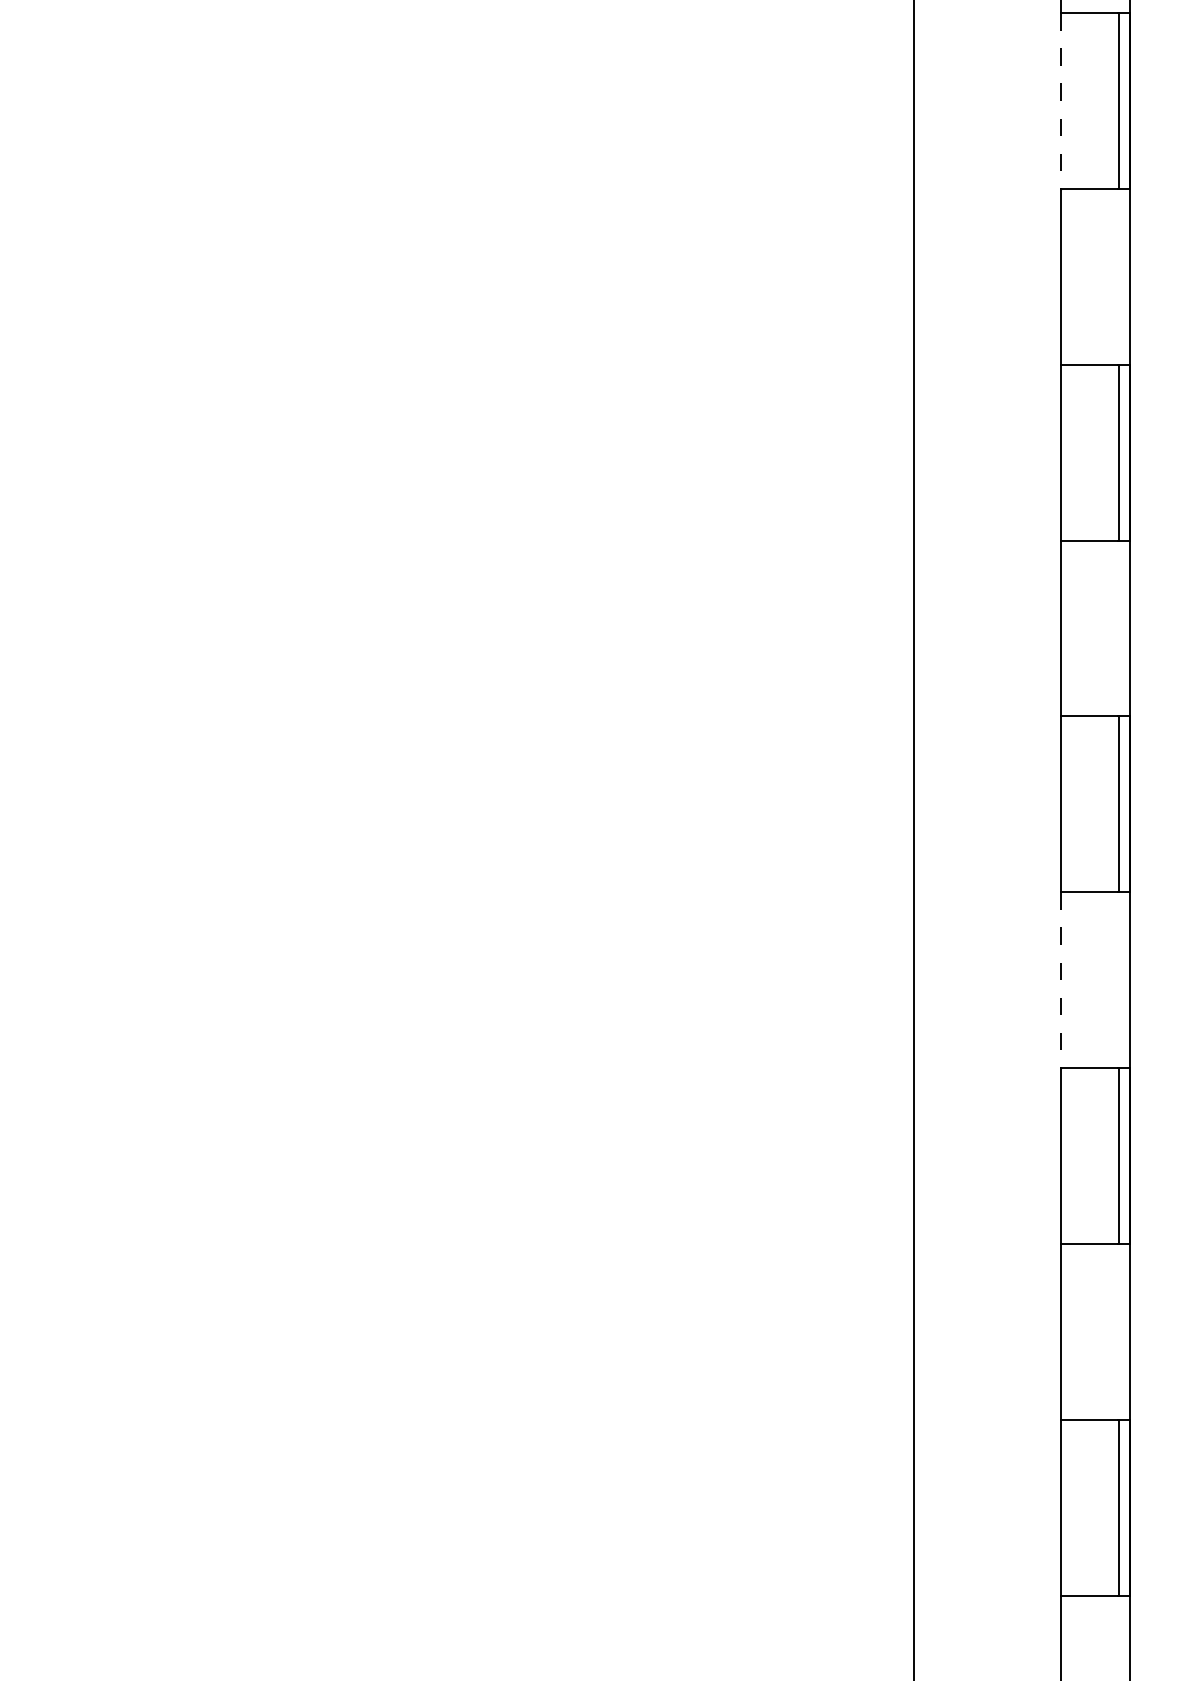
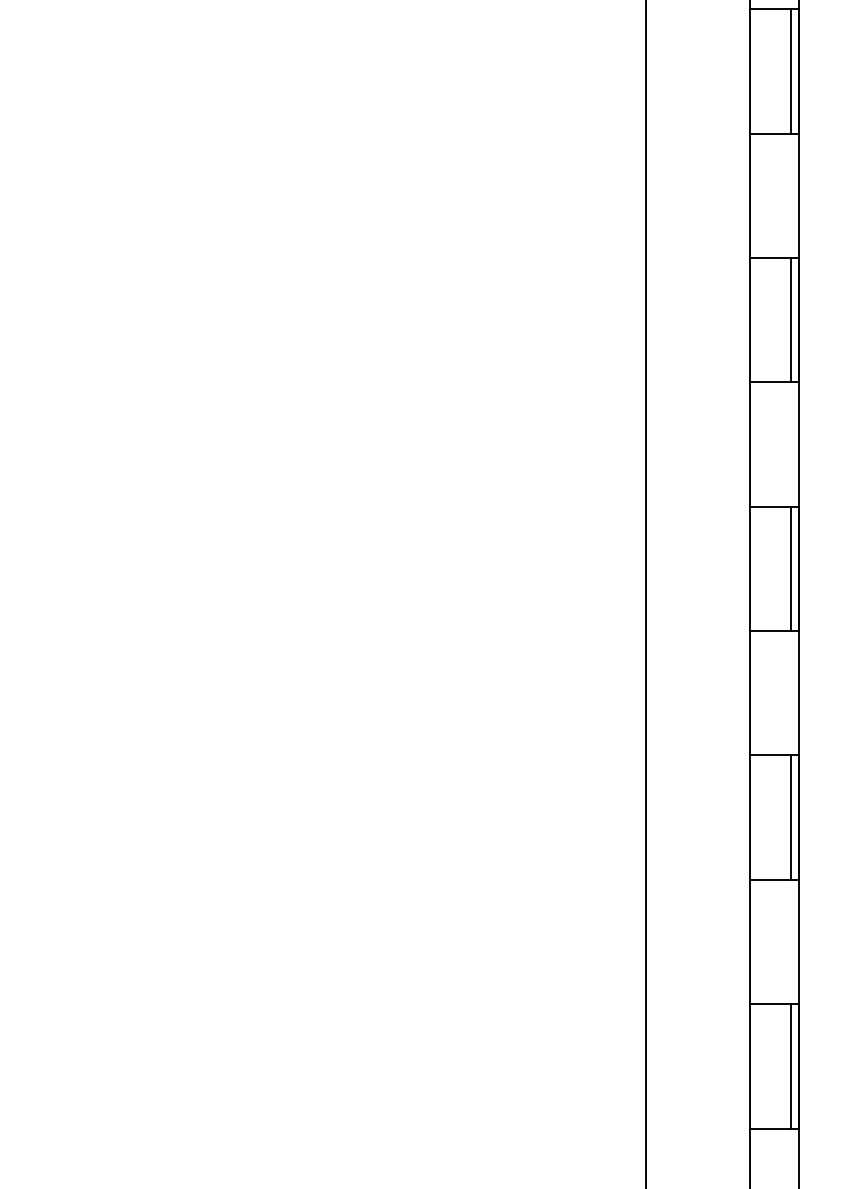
line: (1060, 100) -> (750, 71), dashed -> solid
line: (1060, 980) -> (750, 693), dashed -> solid

